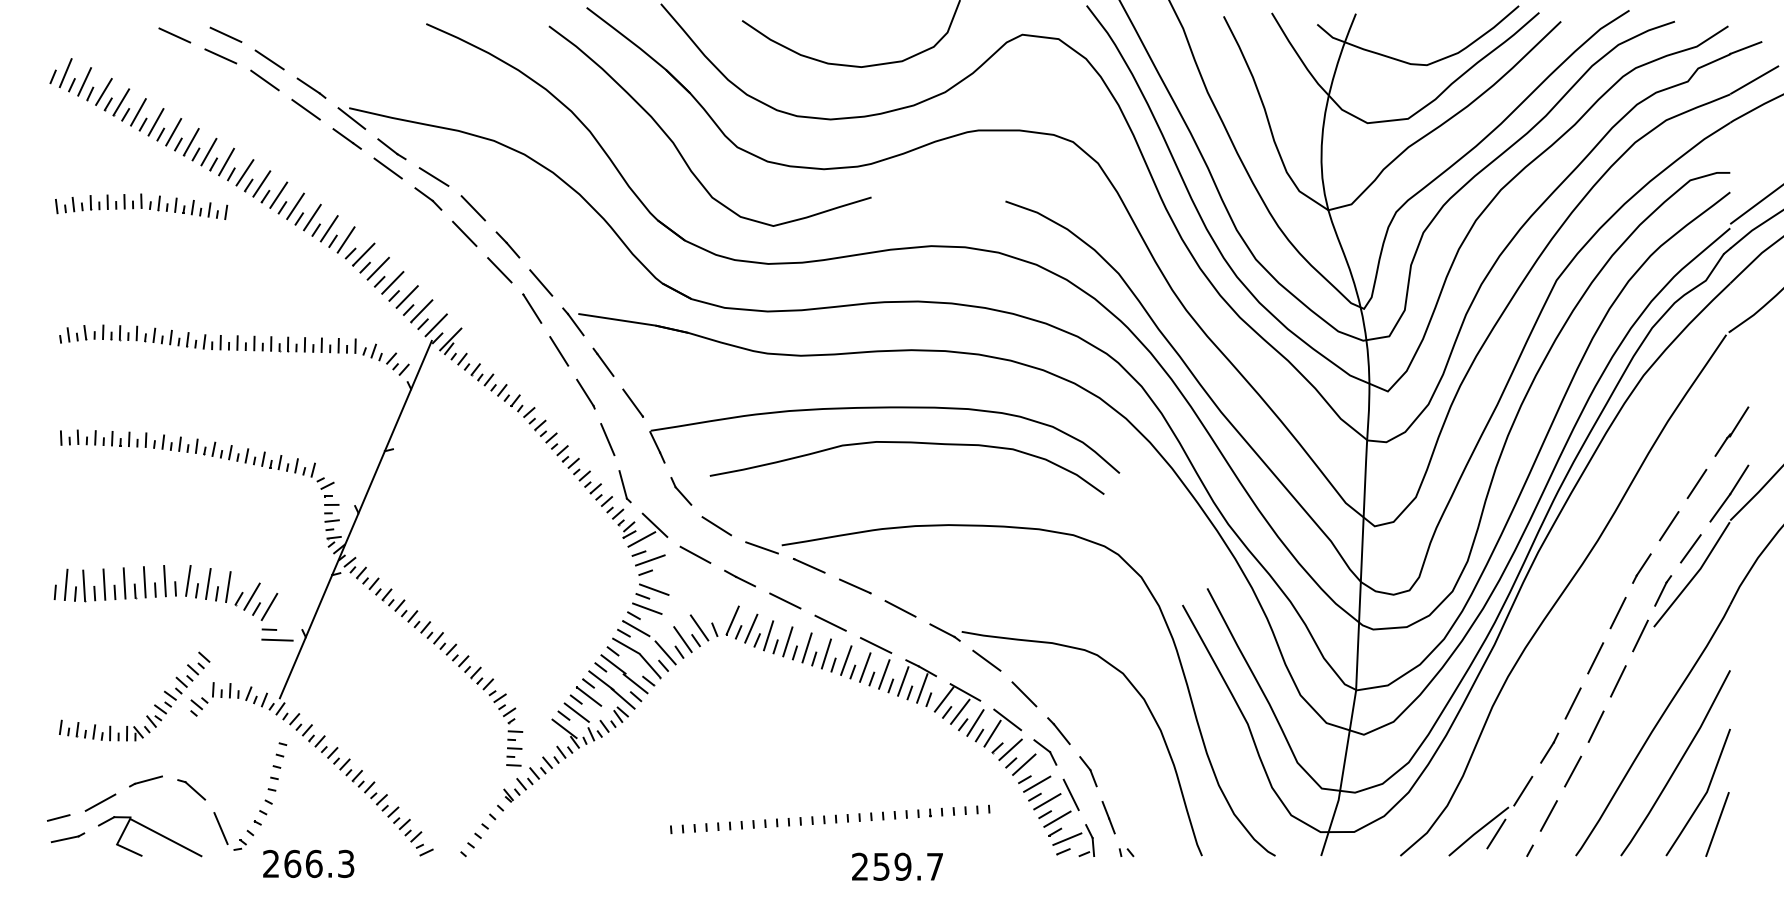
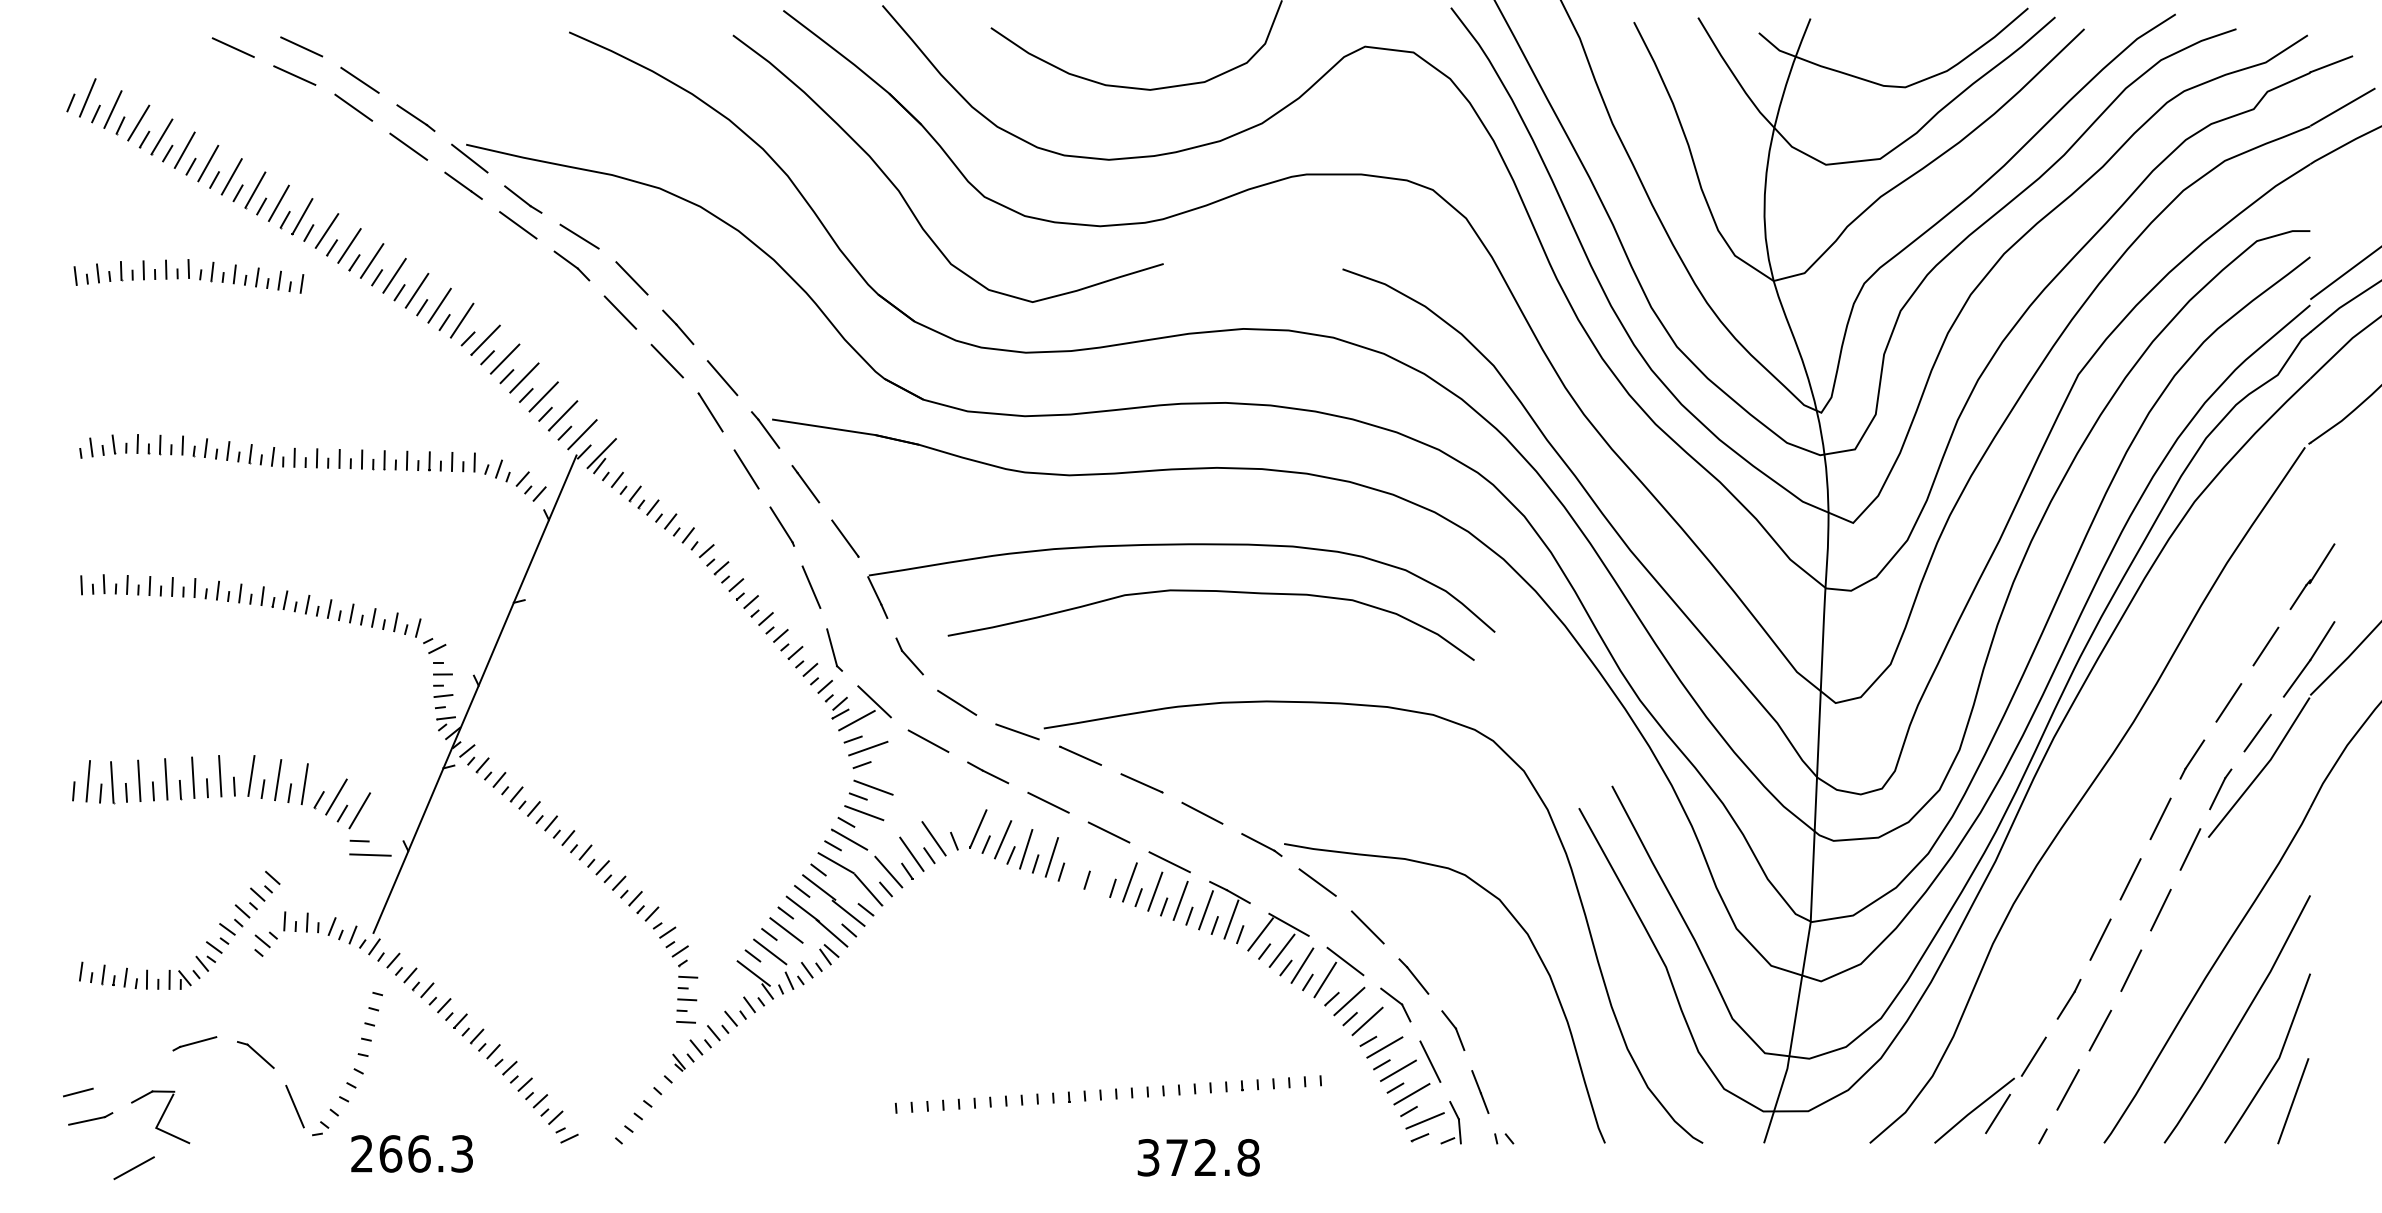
line: (806, 647) -> (1077, 865), removed
line: (826, 653) -> (1103, 873), removed
line: (100, 802) -> (133, 1168), moved
line: (165, 837) -> (220, 1118), removed
text: (897, 866) -> (1198, 1157), 259.7 -> 372.8

